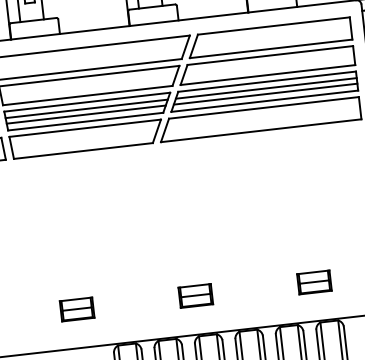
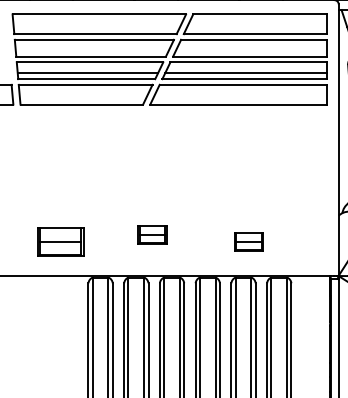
line: (266, 88) -> (247, 68), removed
line: (86, 109) -> (88, 68), removed
part: (313, 281) -> (248, 241), moved
part: (195, 295) -> (152, 234), moved
part: (76, 308) -> (60, 241), size x1.6

